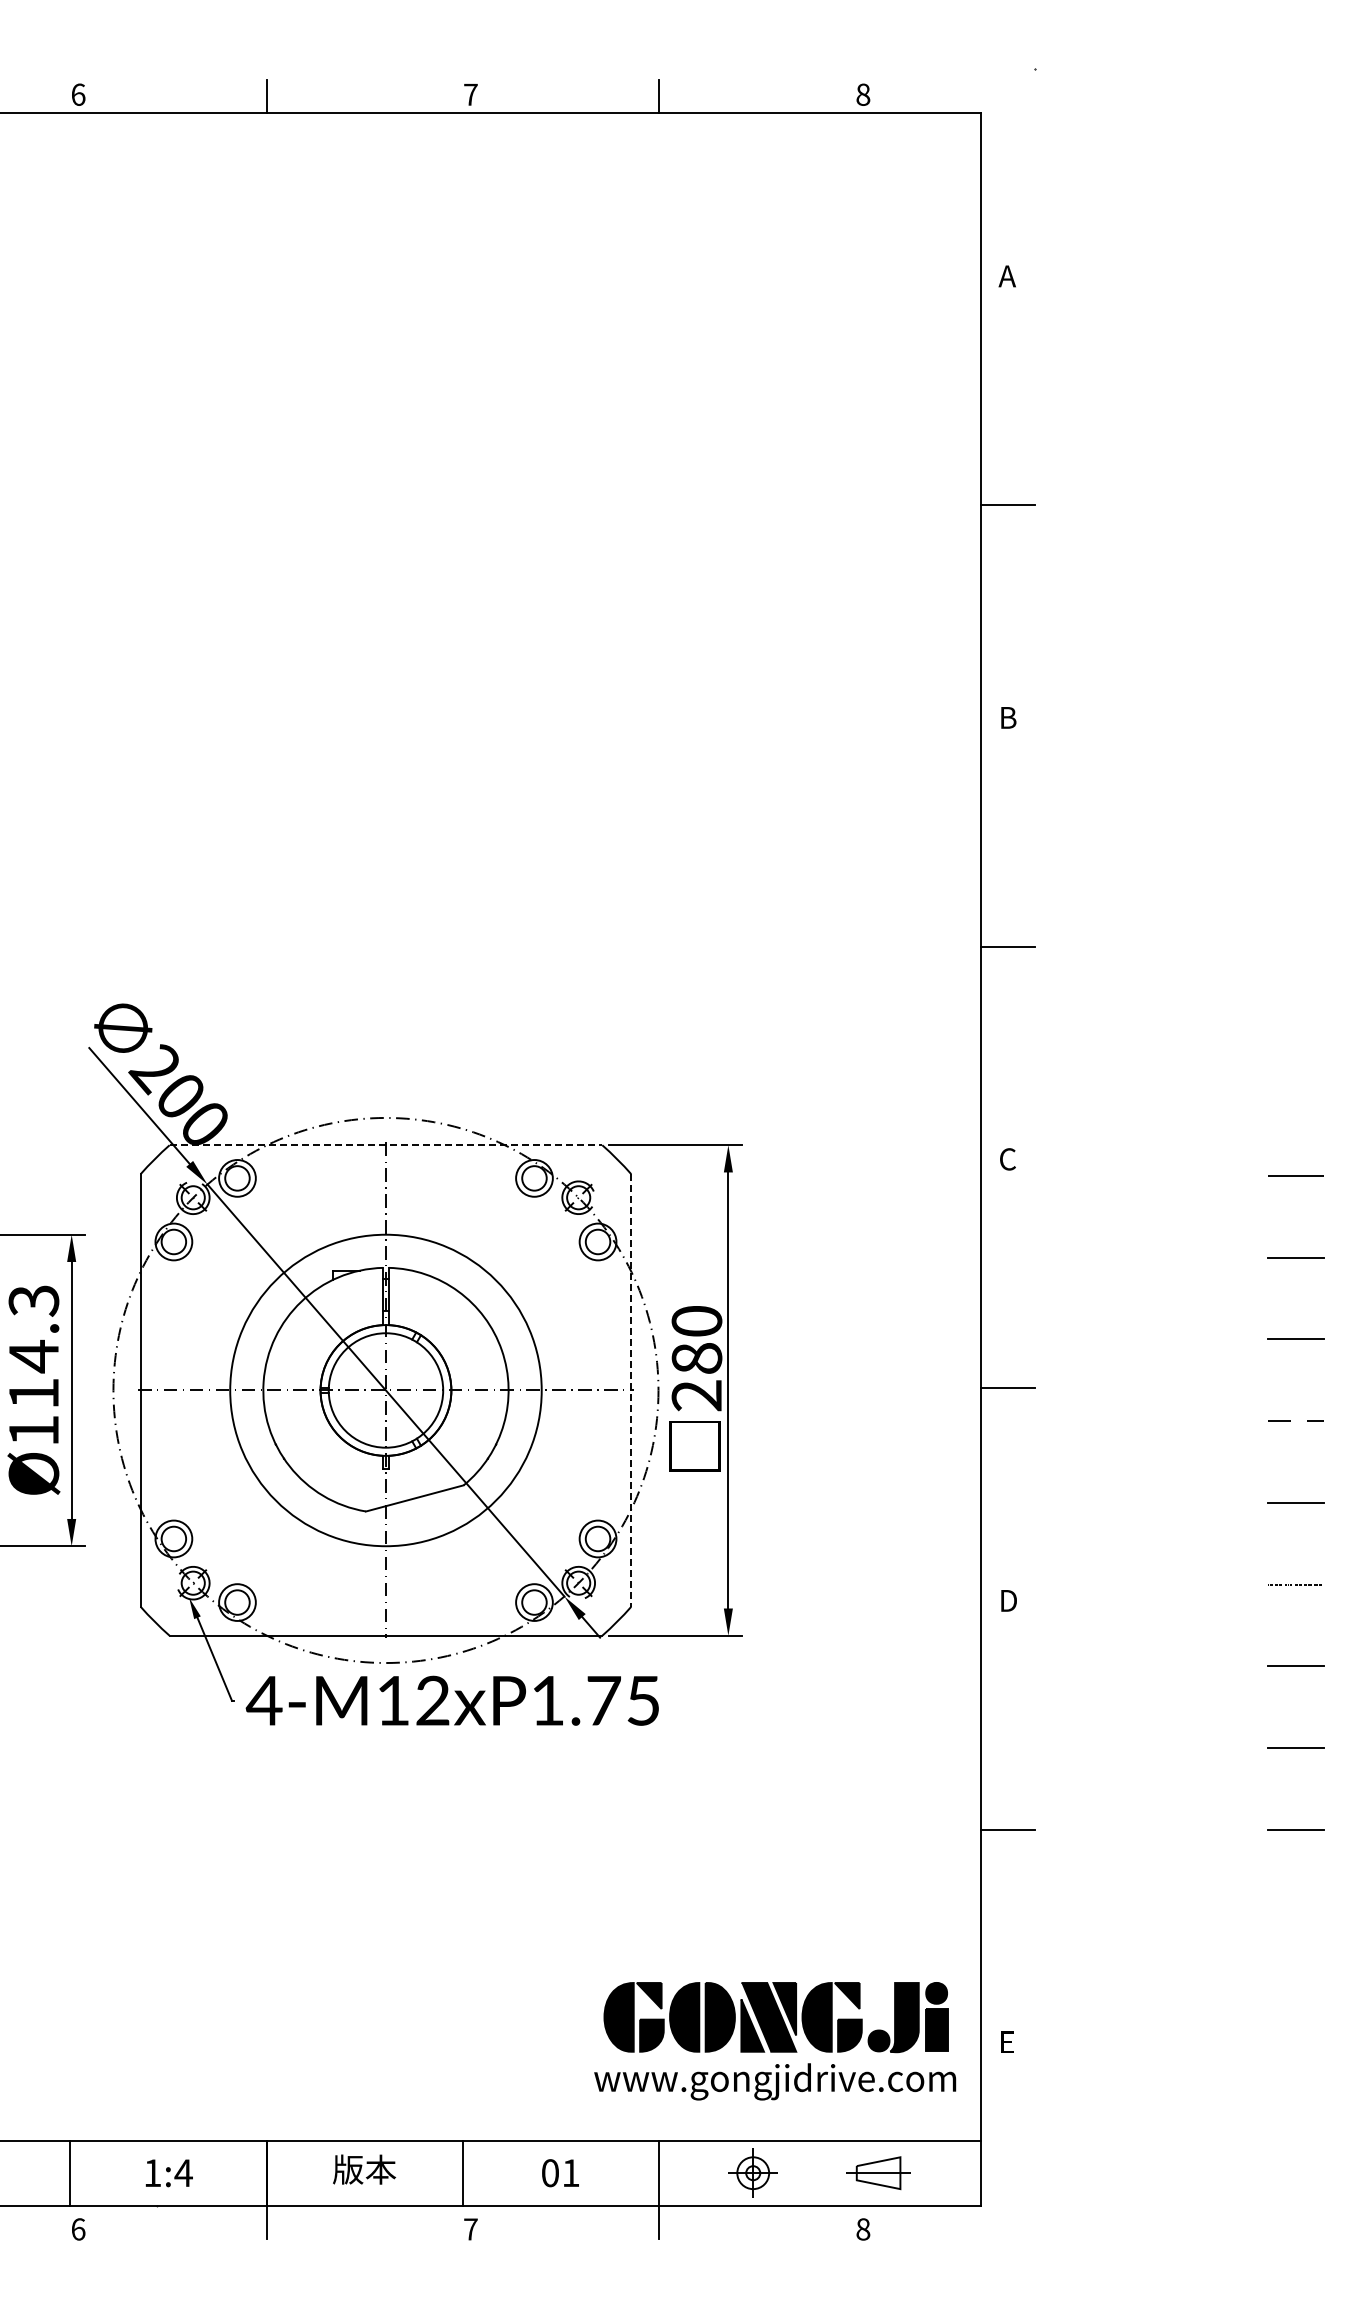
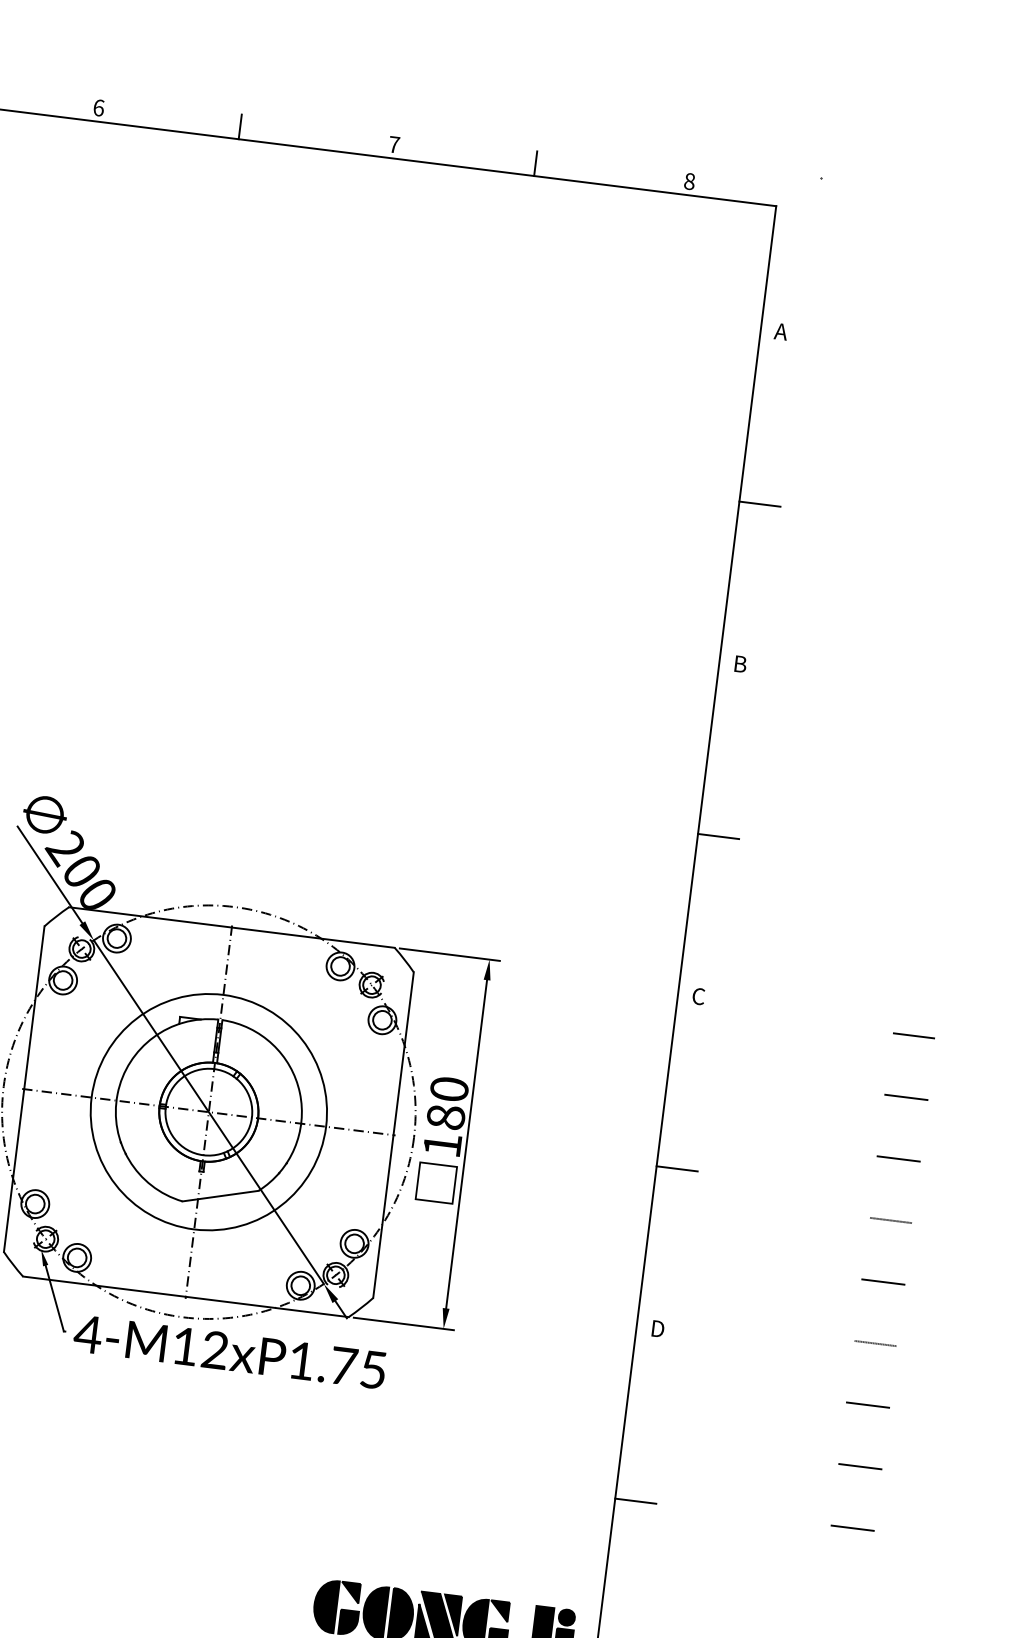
line: (386, 1145) -> (232, 927), dashed -> solid
line: (631, 1390) -> (393, 1135), dashed -> solid
text: (696, 1395) -> (442, 1145), 280 -> 180

